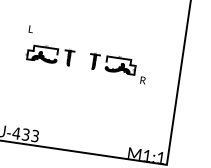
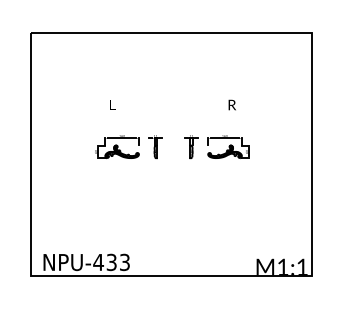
text: (31, 28) -> (112, 104), moved
text: (142, 79) -> (231, 104), moved

